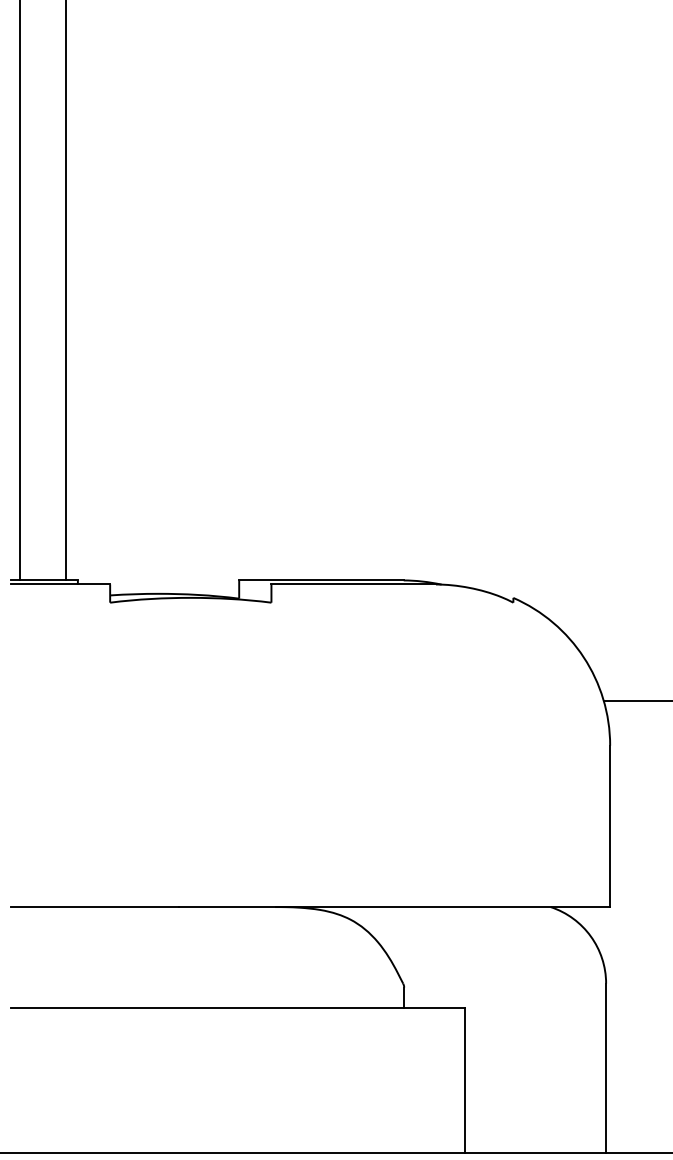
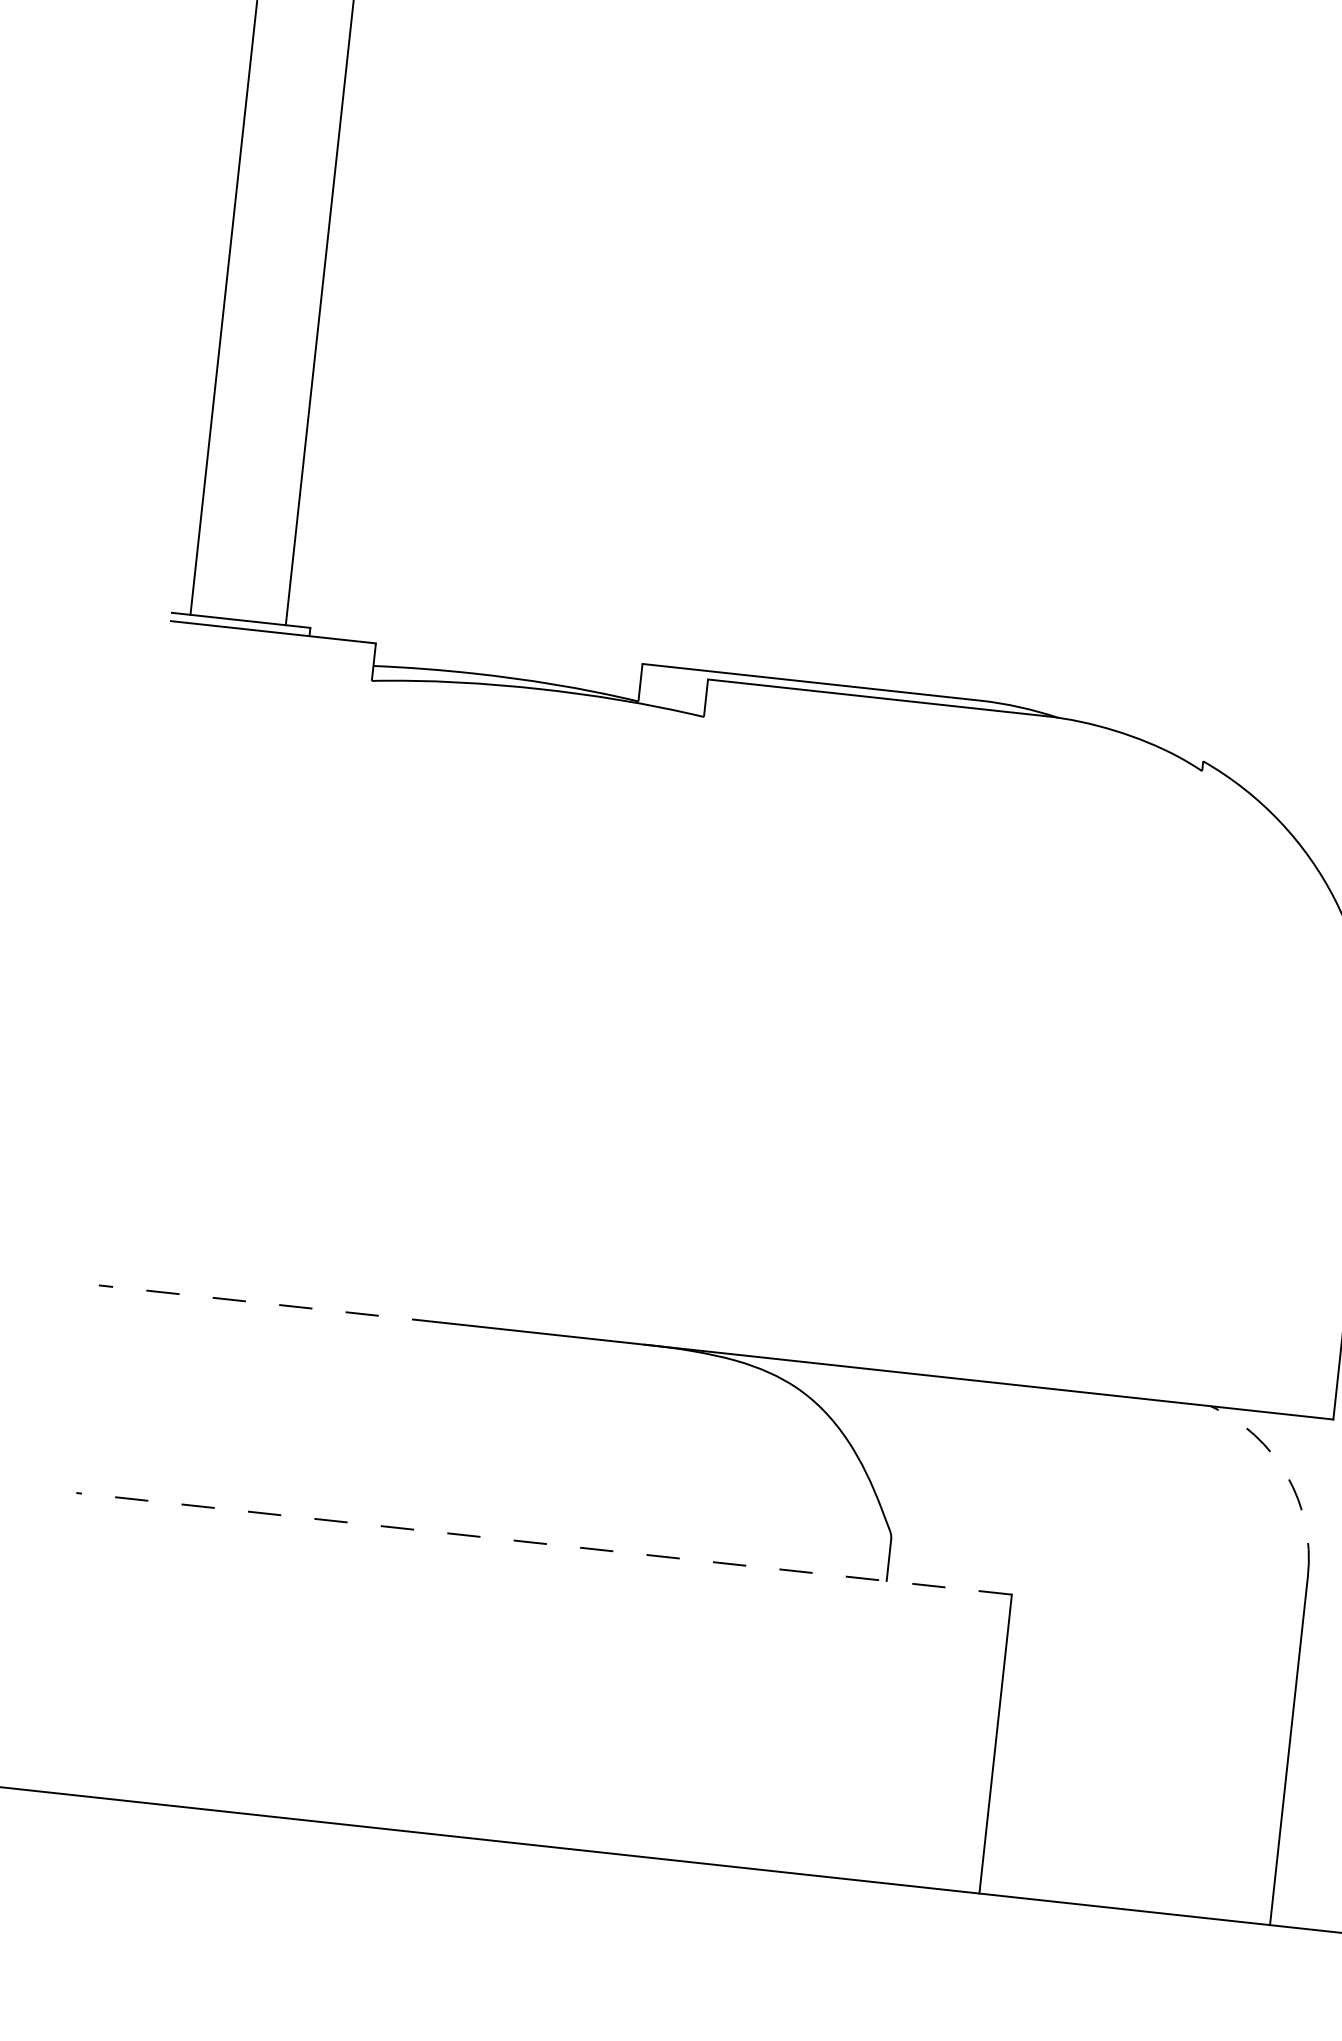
line: (94, 907) -> (271, 1305), solid -> dashed
arc: (590, 936) -> (1286, 1475), solid -> dashed
line: (237, 1007) -> (543, 1542), solid -> dashed

